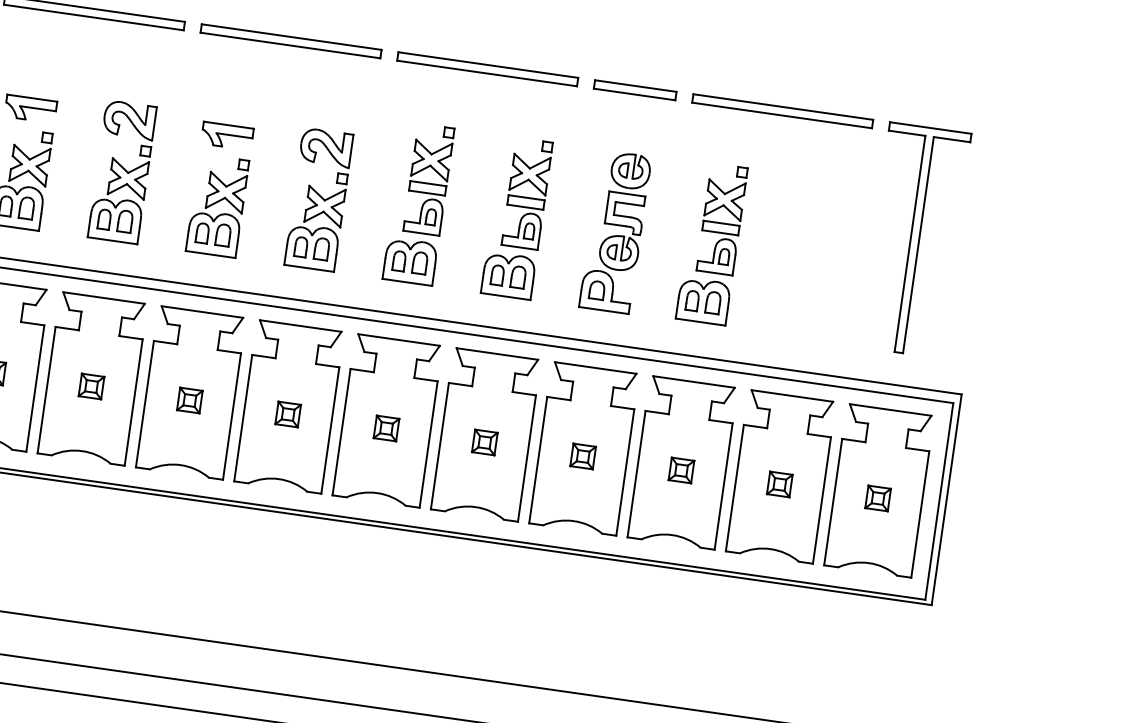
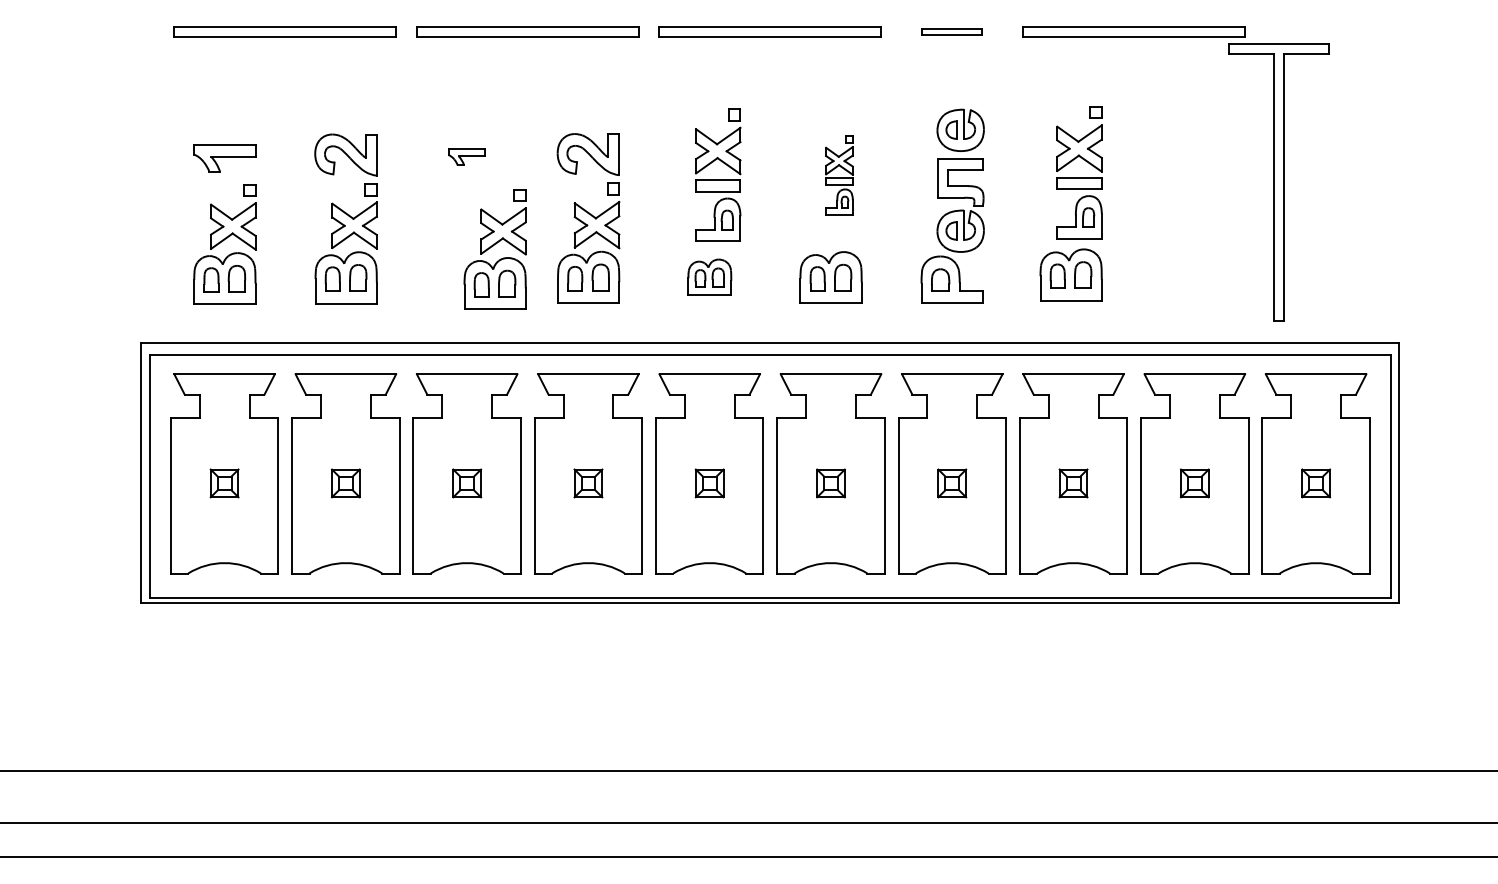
part: (634, 90) -> (951, 31), size x0.6
part: (226, 136) -> (466, 157), size x0.6
part: (527, 193) -> (839, 175), size x0.6
part: (216, 205) -> (494, 249), moved
part: (914, 240) -> (1278, 182), moved
part: (410, 261) -> (709, 277), size x0.7

